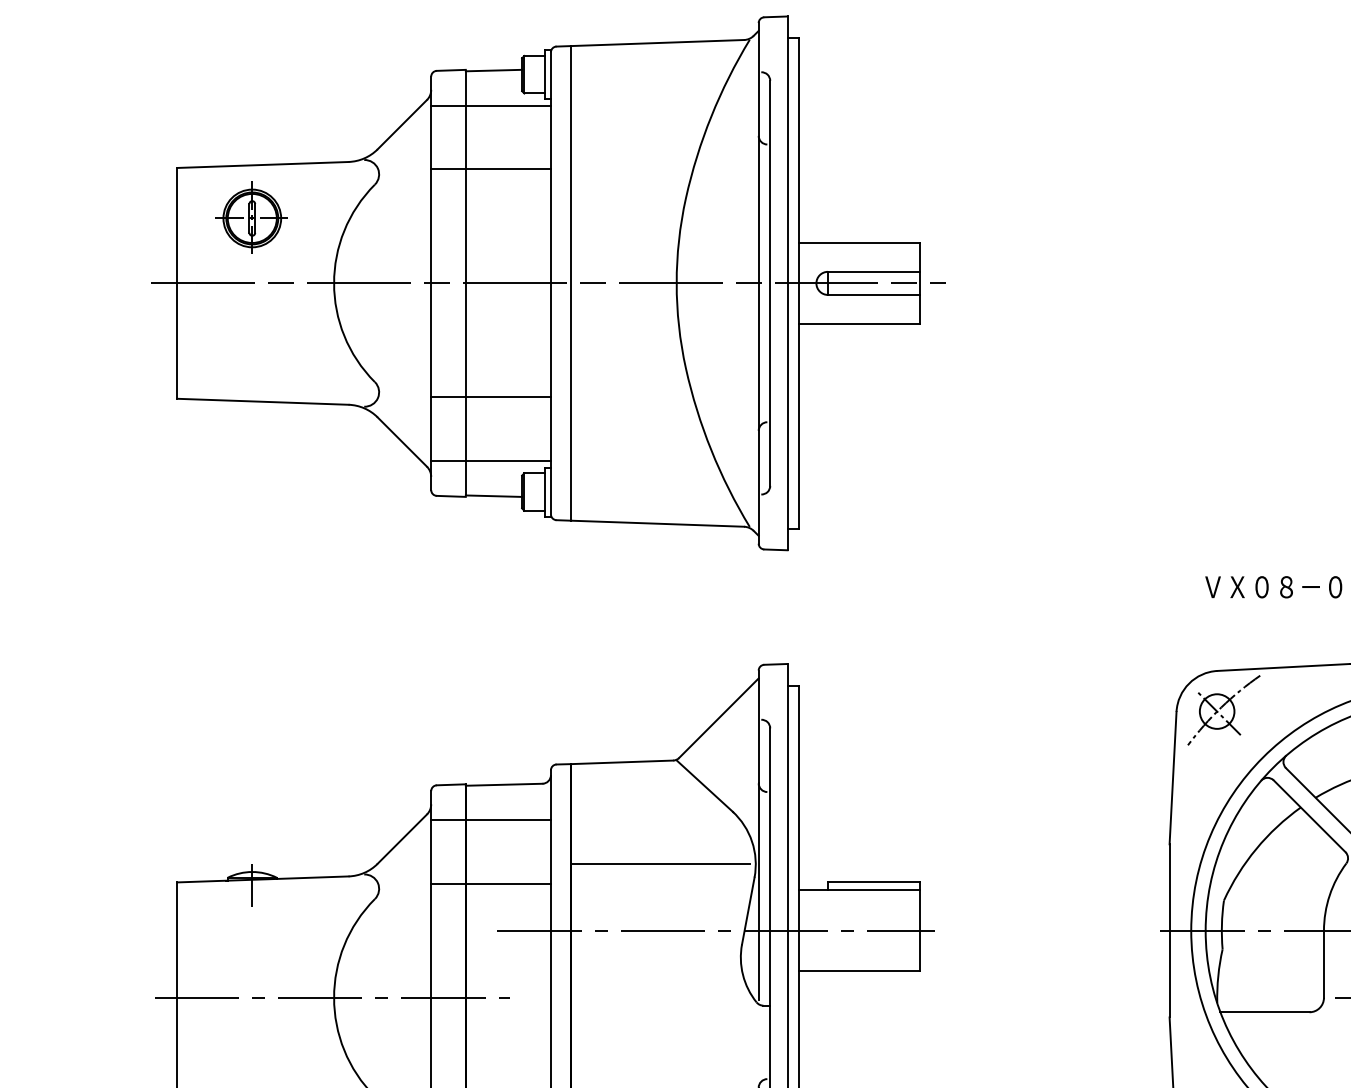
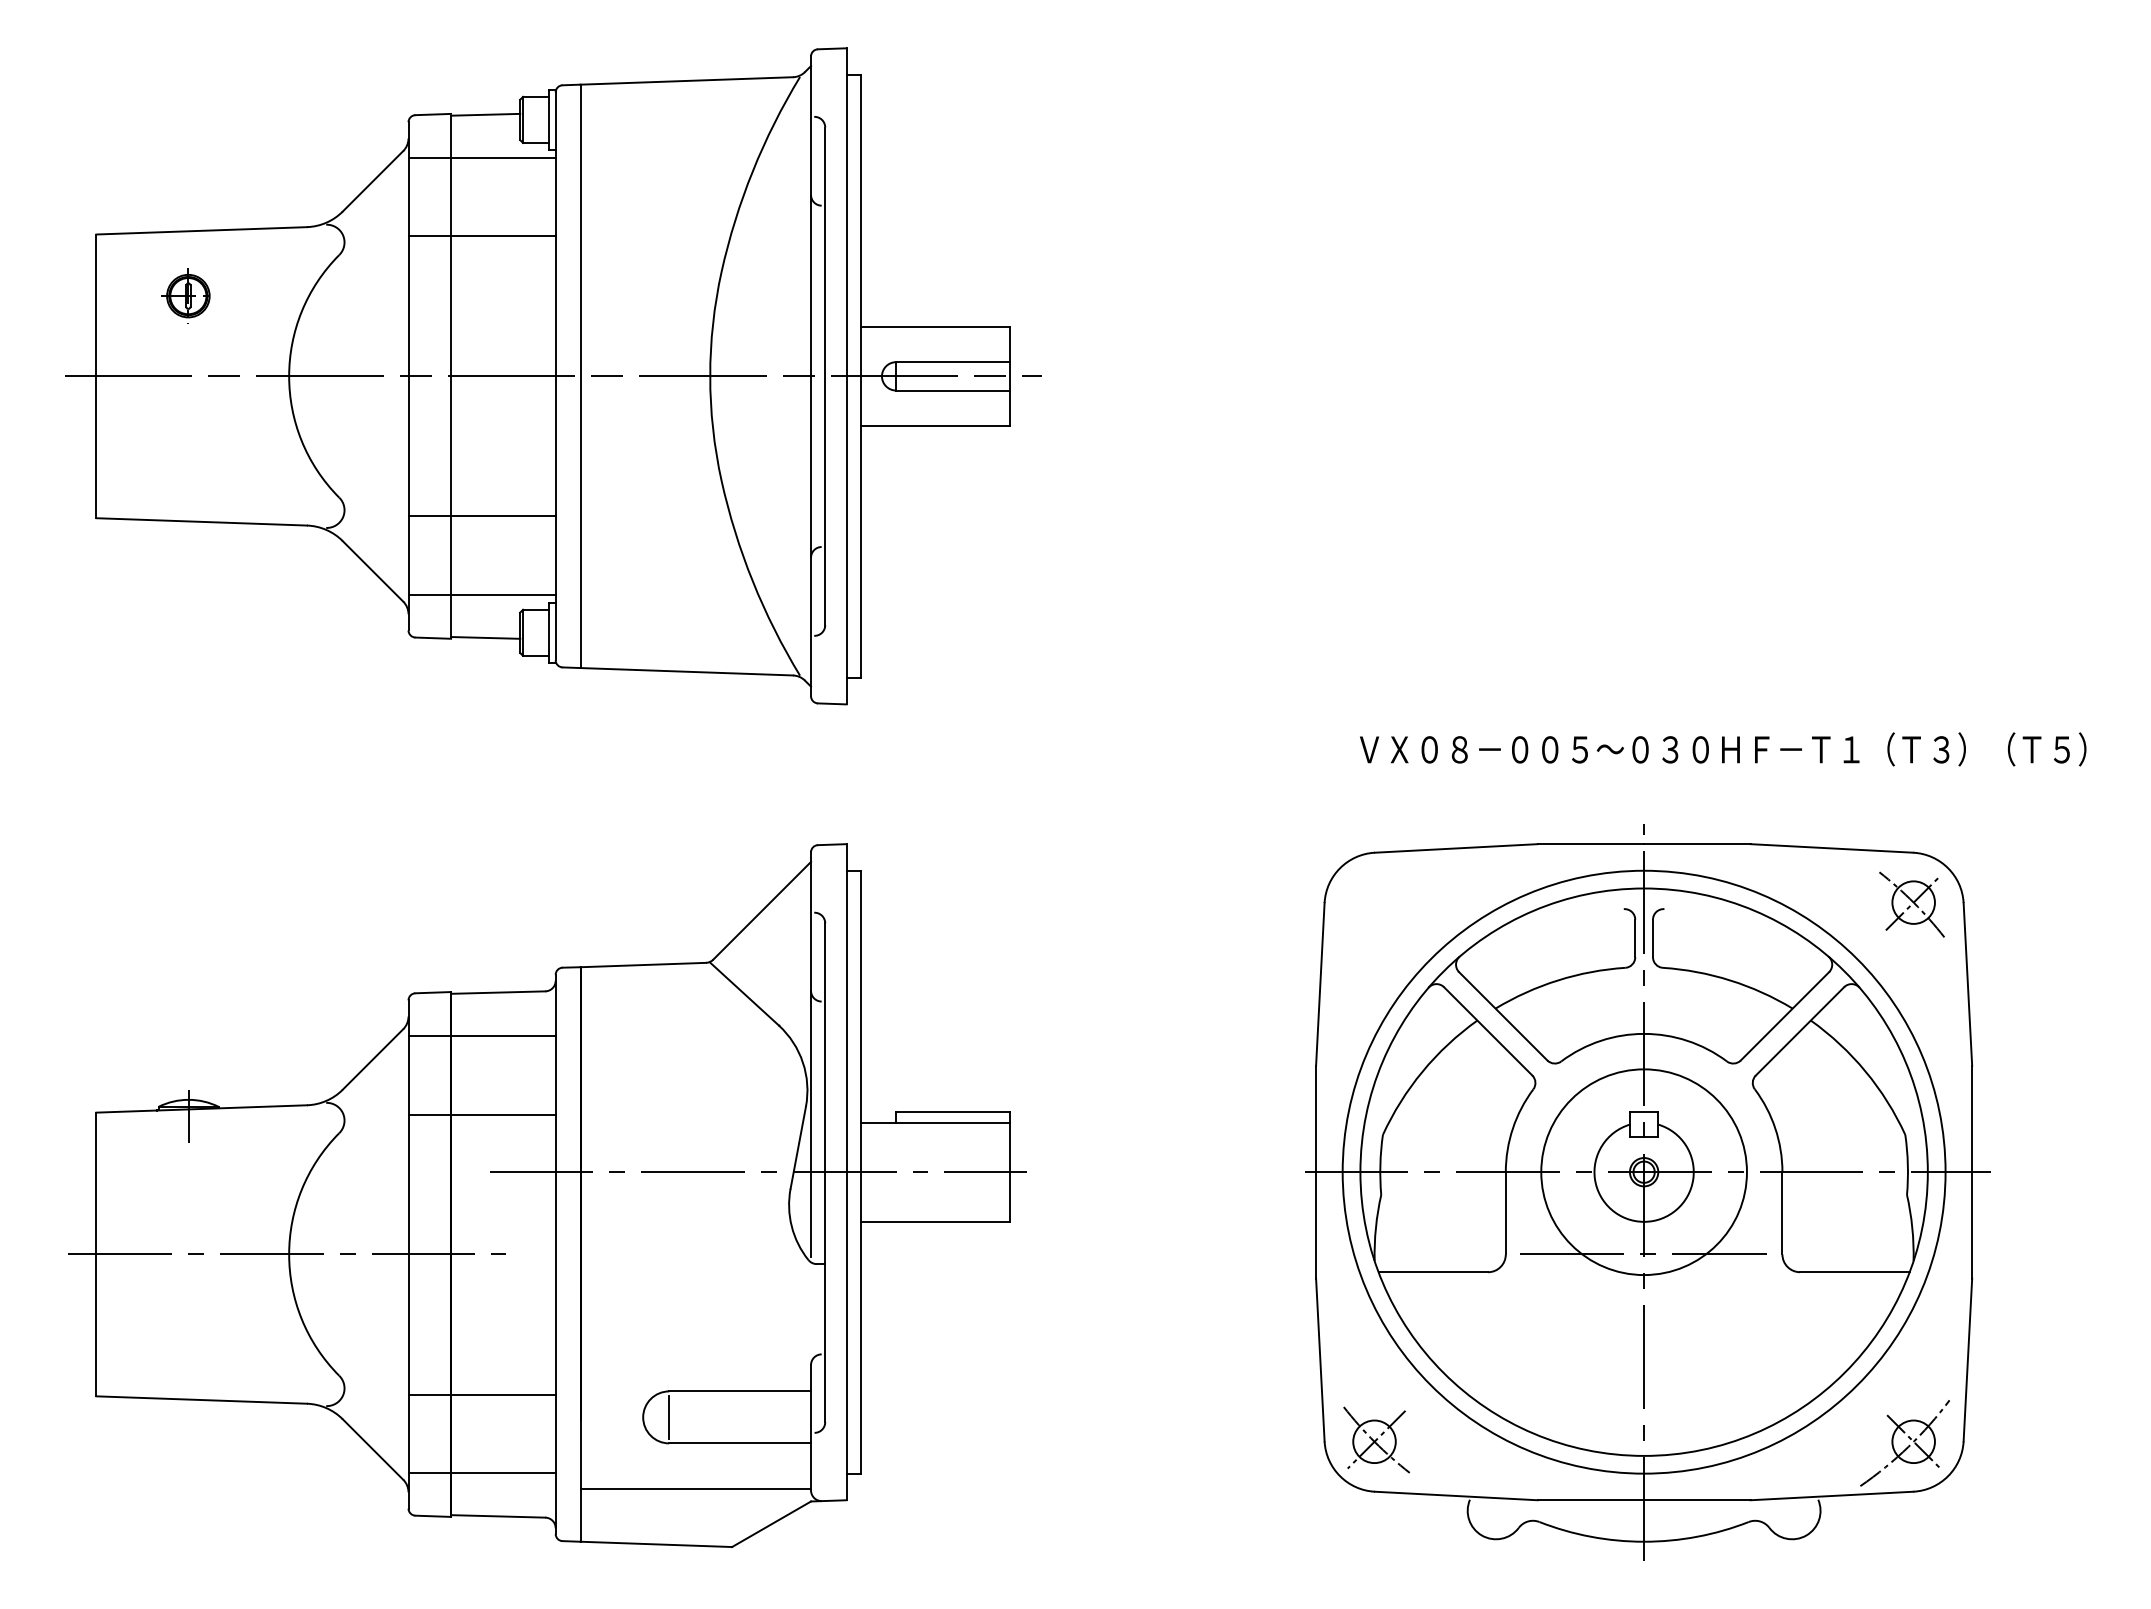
part: (251, 217) -> (187, 295), size x0.6
part: (1223, 710) -> (1382, 901), removed
line: (660, 864) -> (690, 1090), removed

